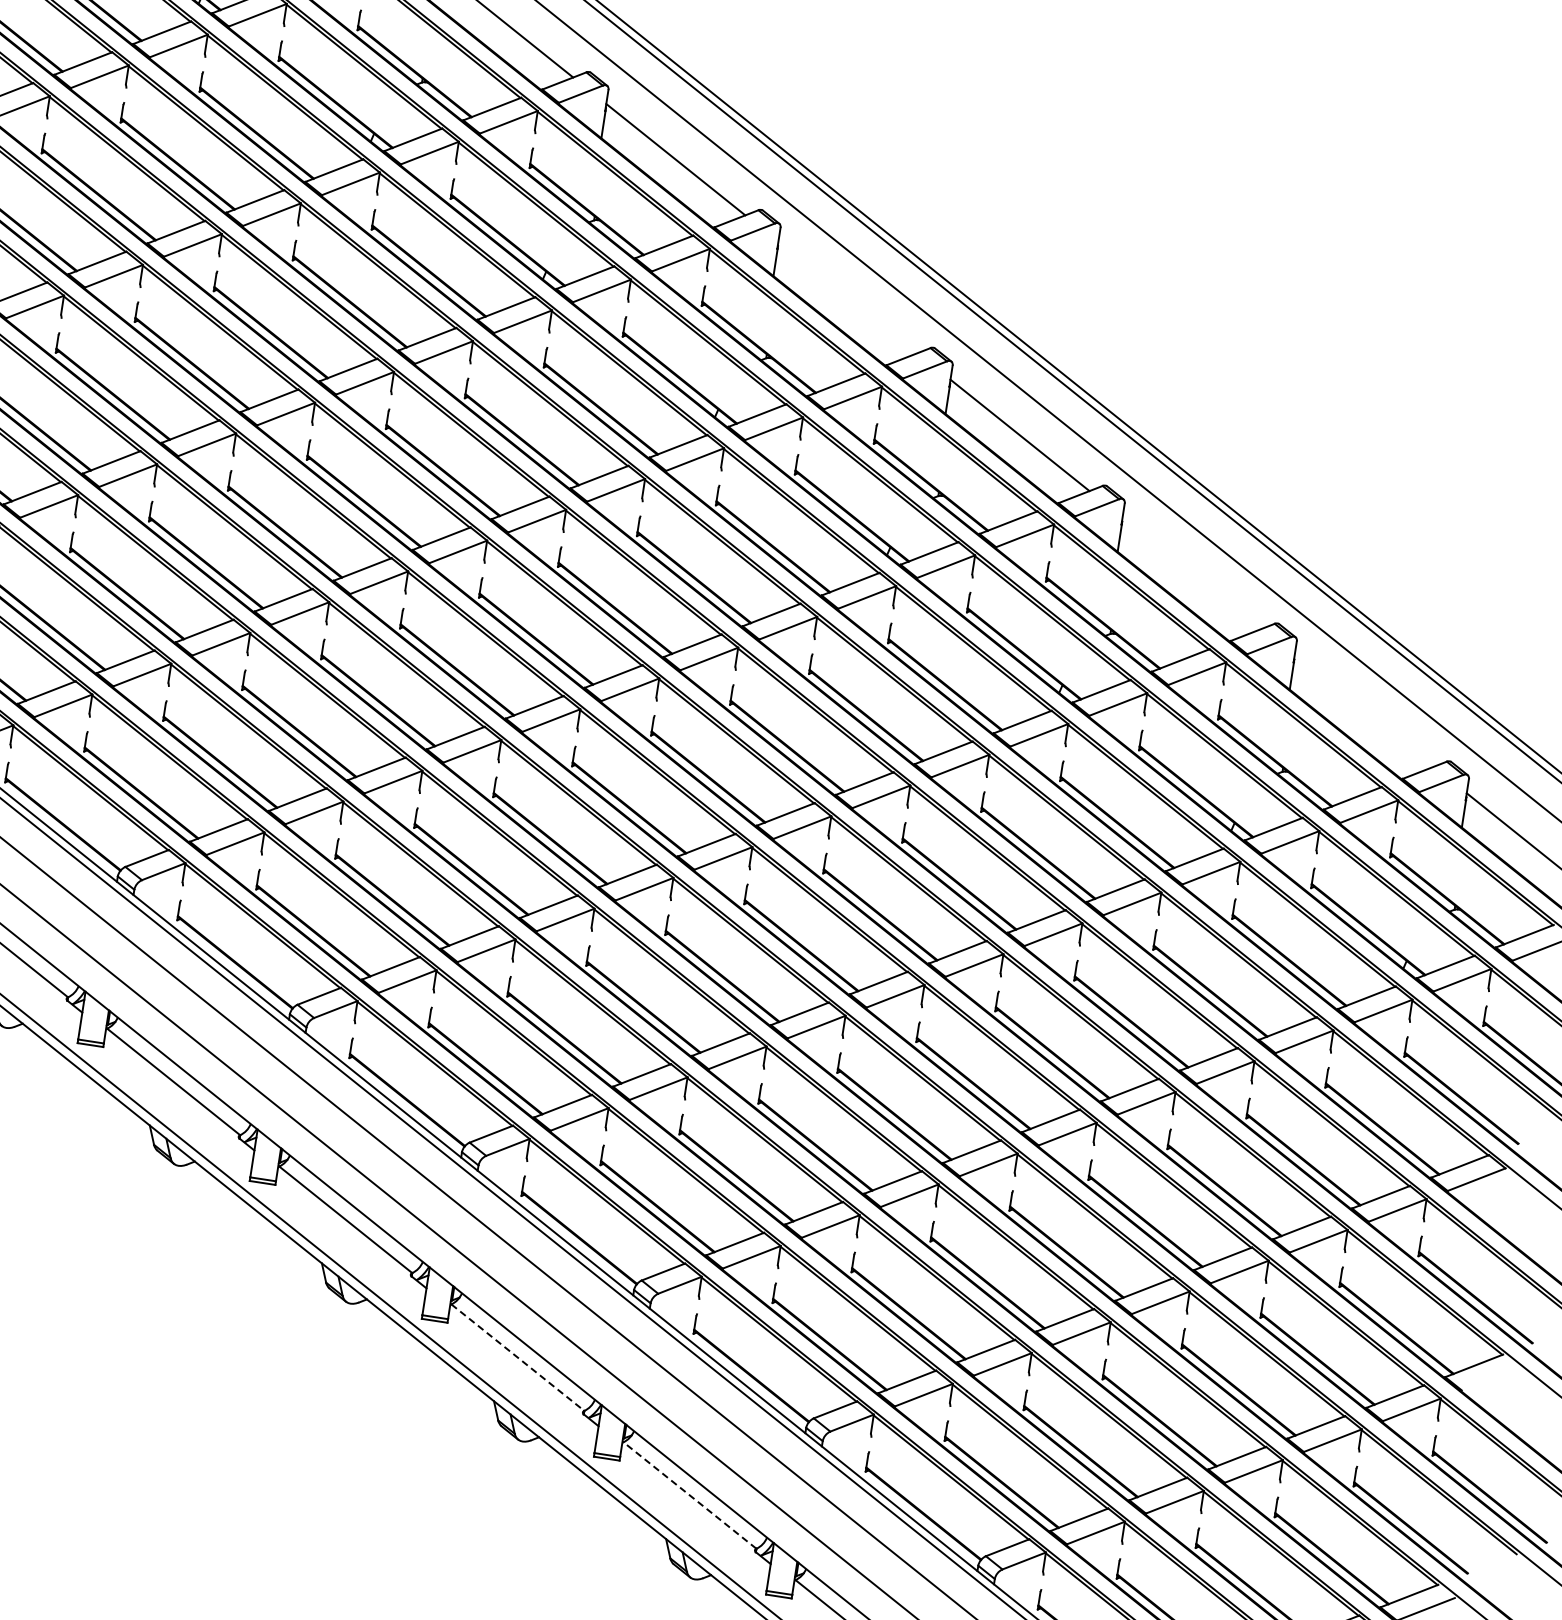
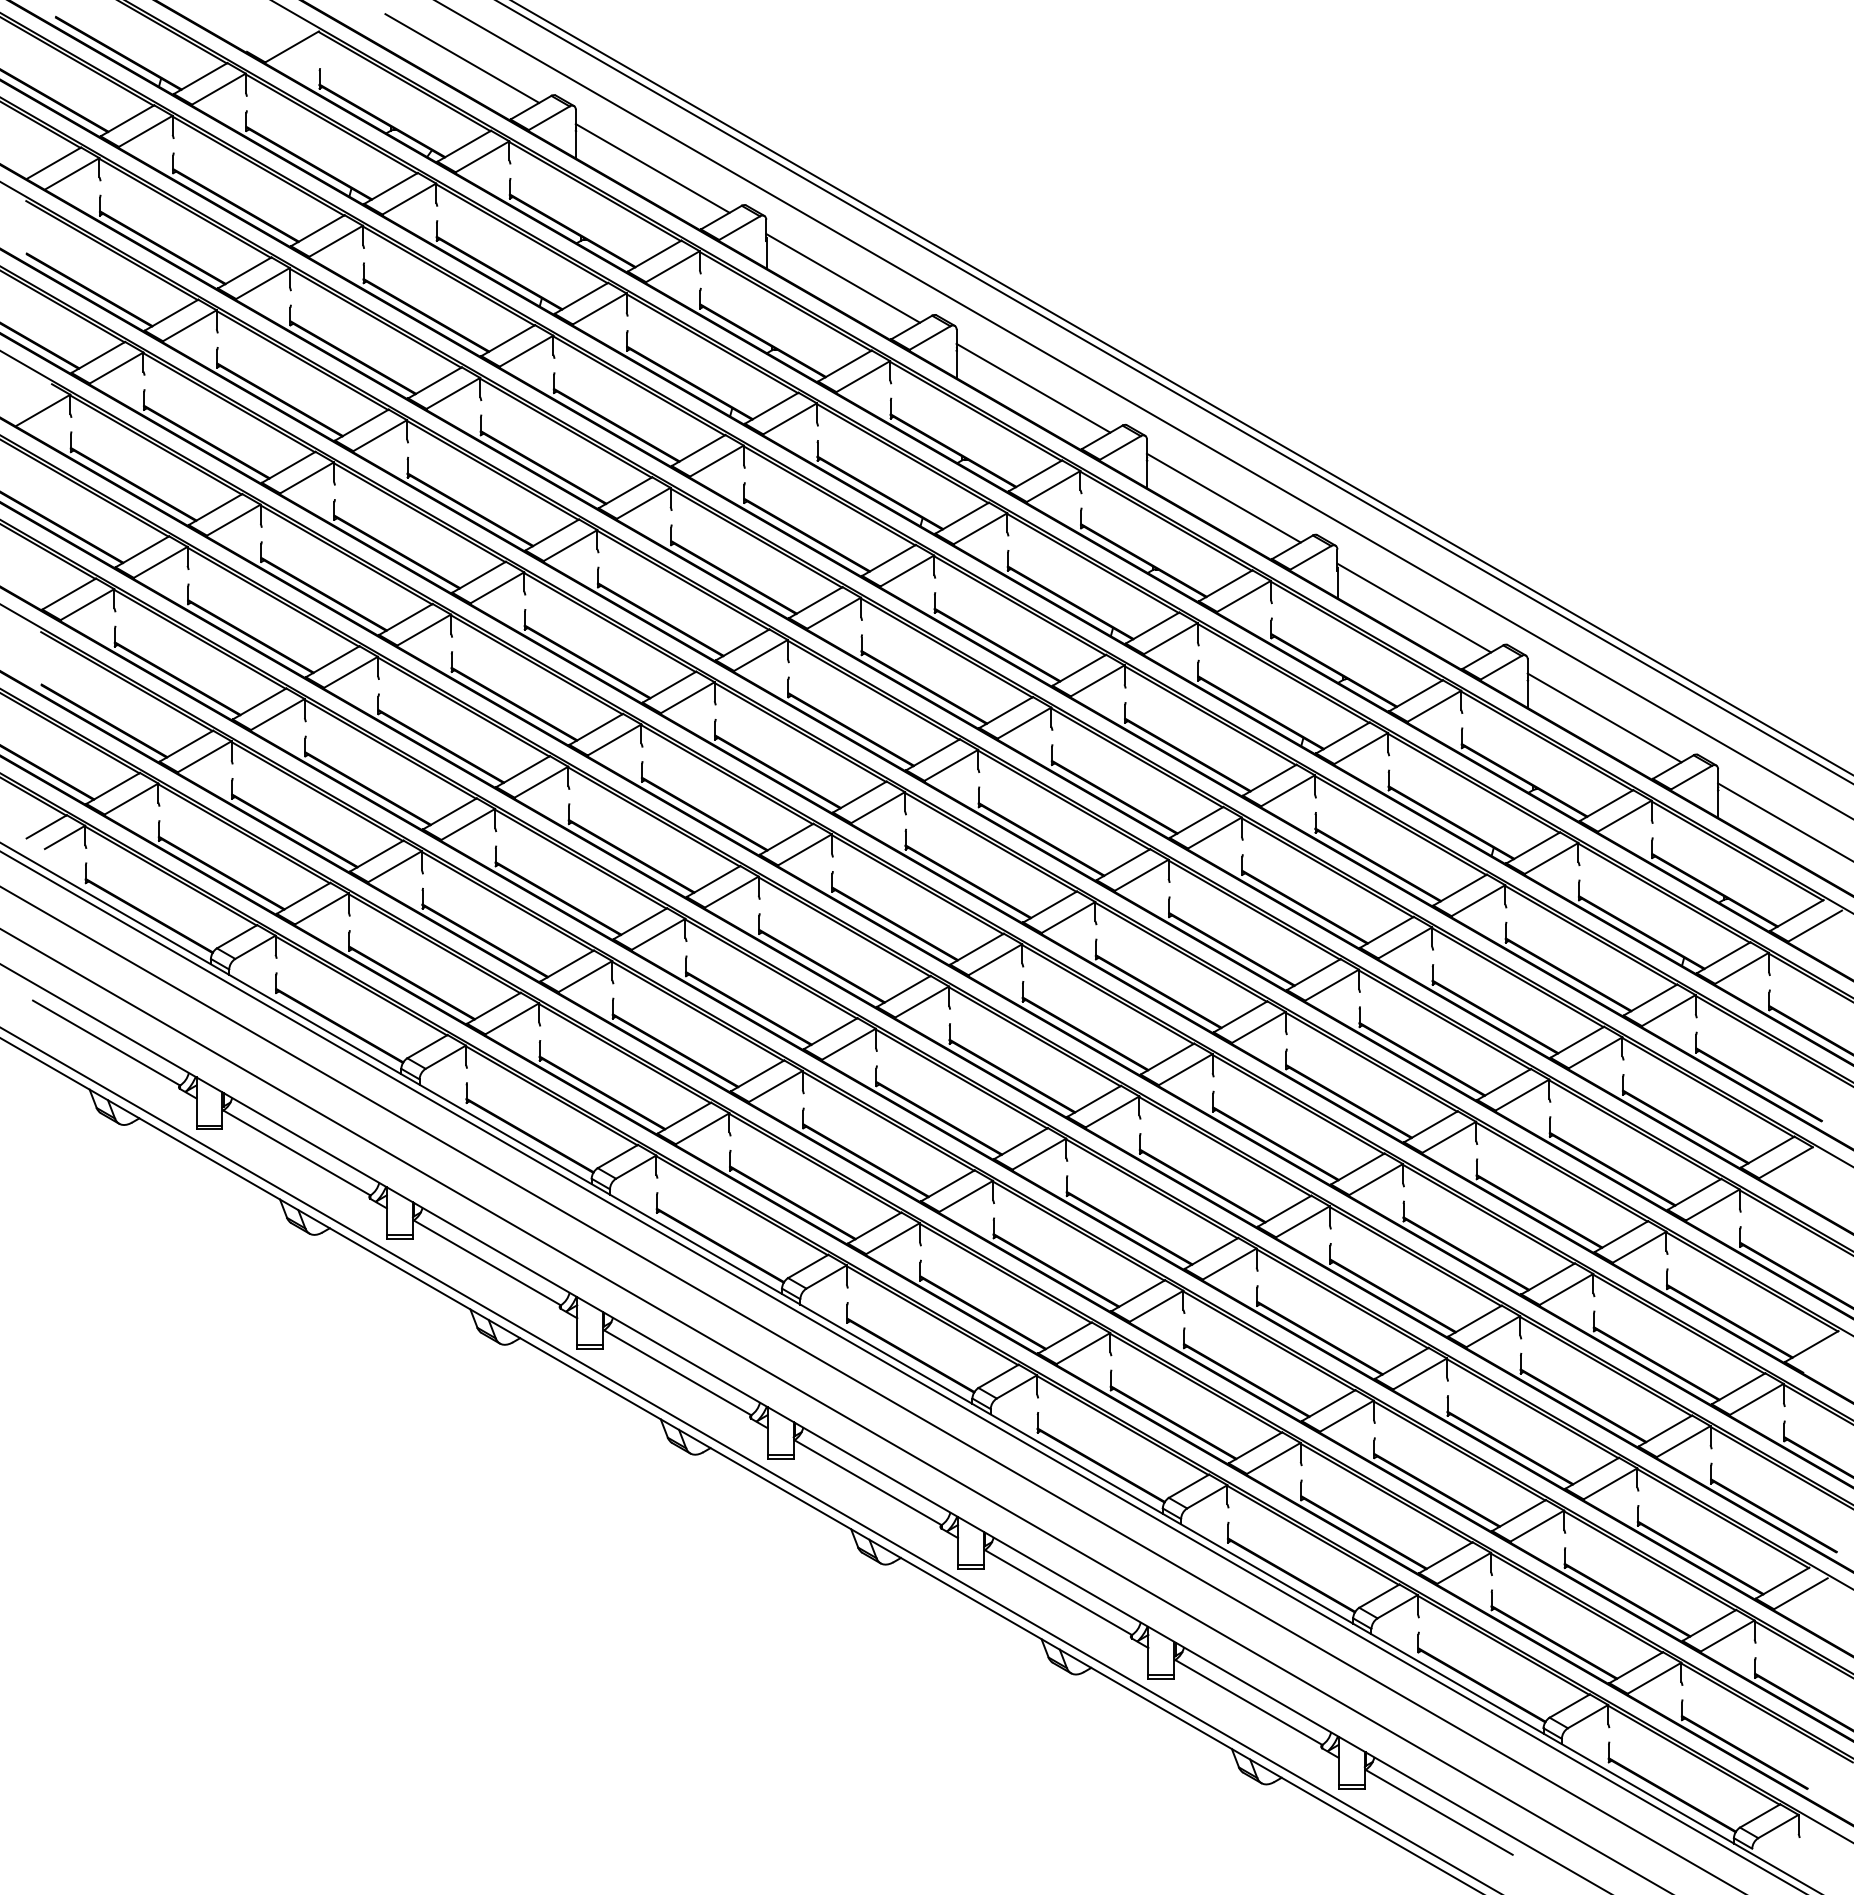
line: (848, 296) -> (1033, 387), added
line: (1192, 572) -> (1414, 607), added
line: (1364, 710) -> (1604, 717), added
line: (518, 1357) -> (868, 1482), dashed -> solid
line: (690, 1495) -> (1058, 1592), dashed -> solid

